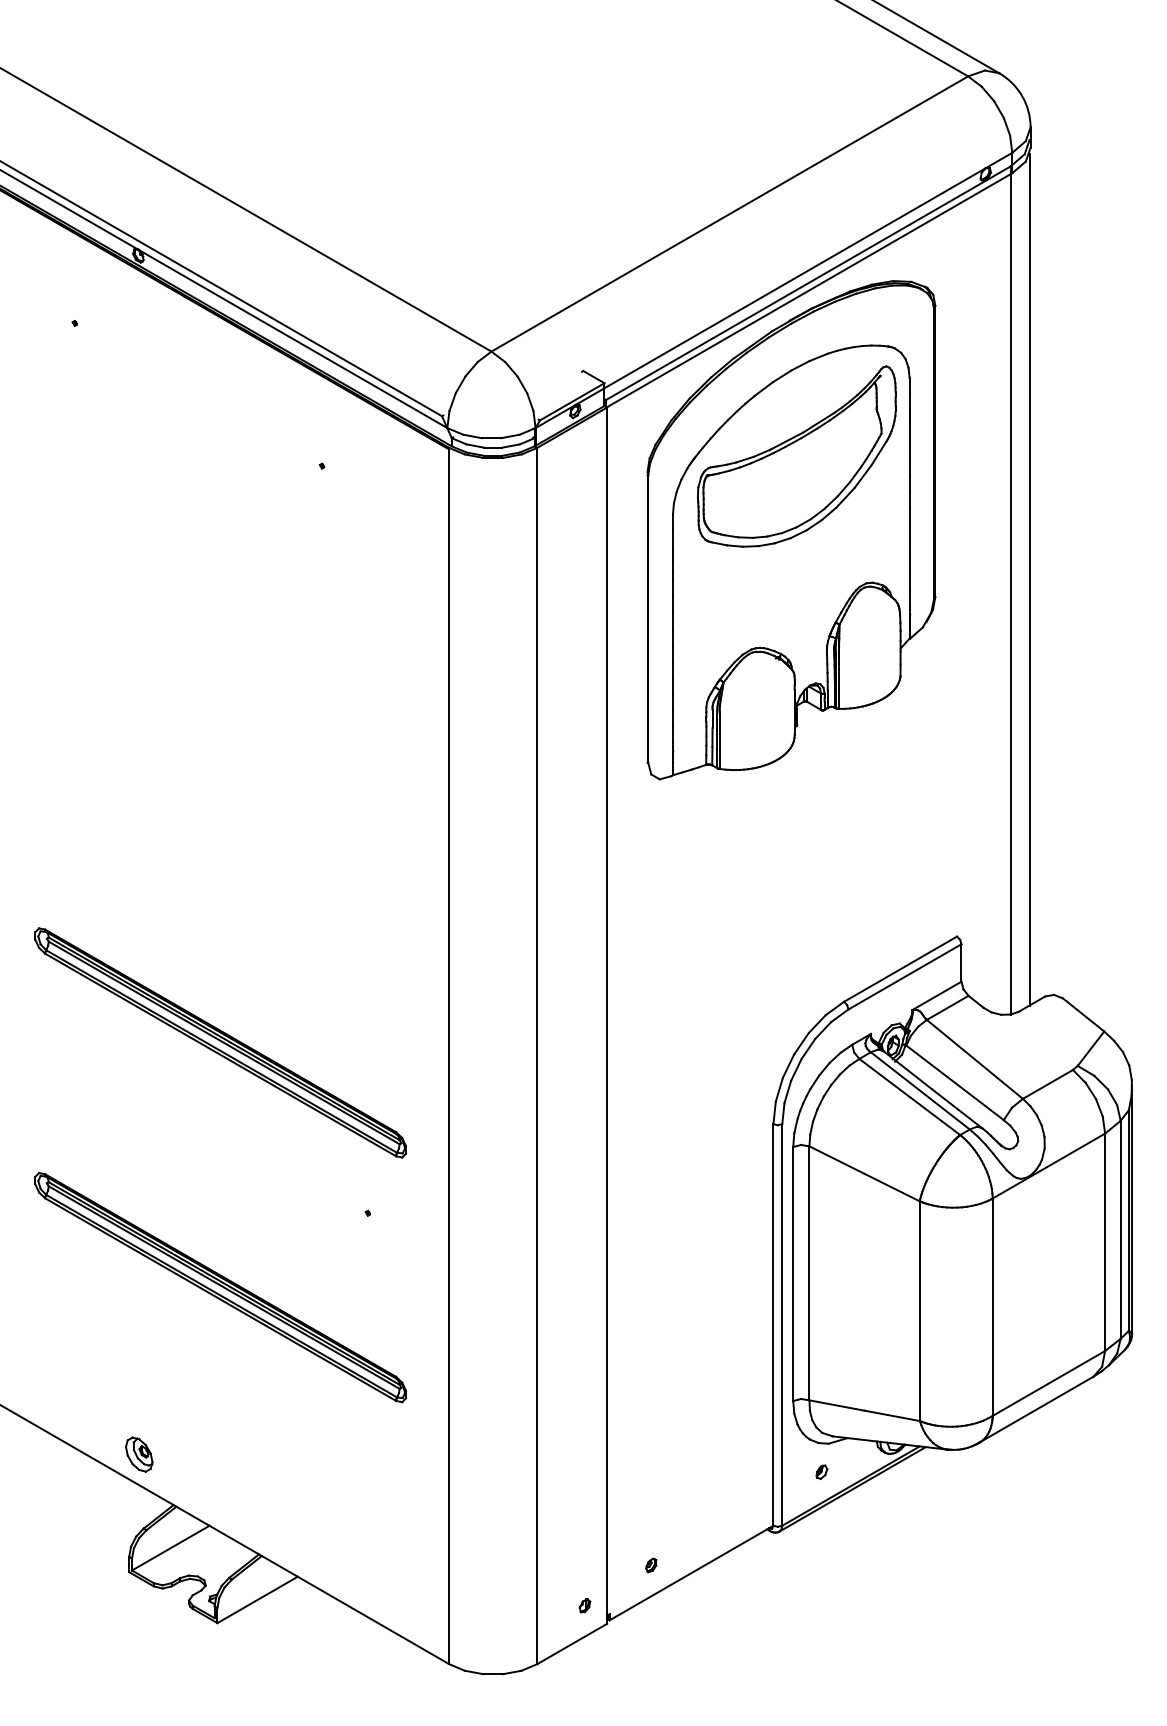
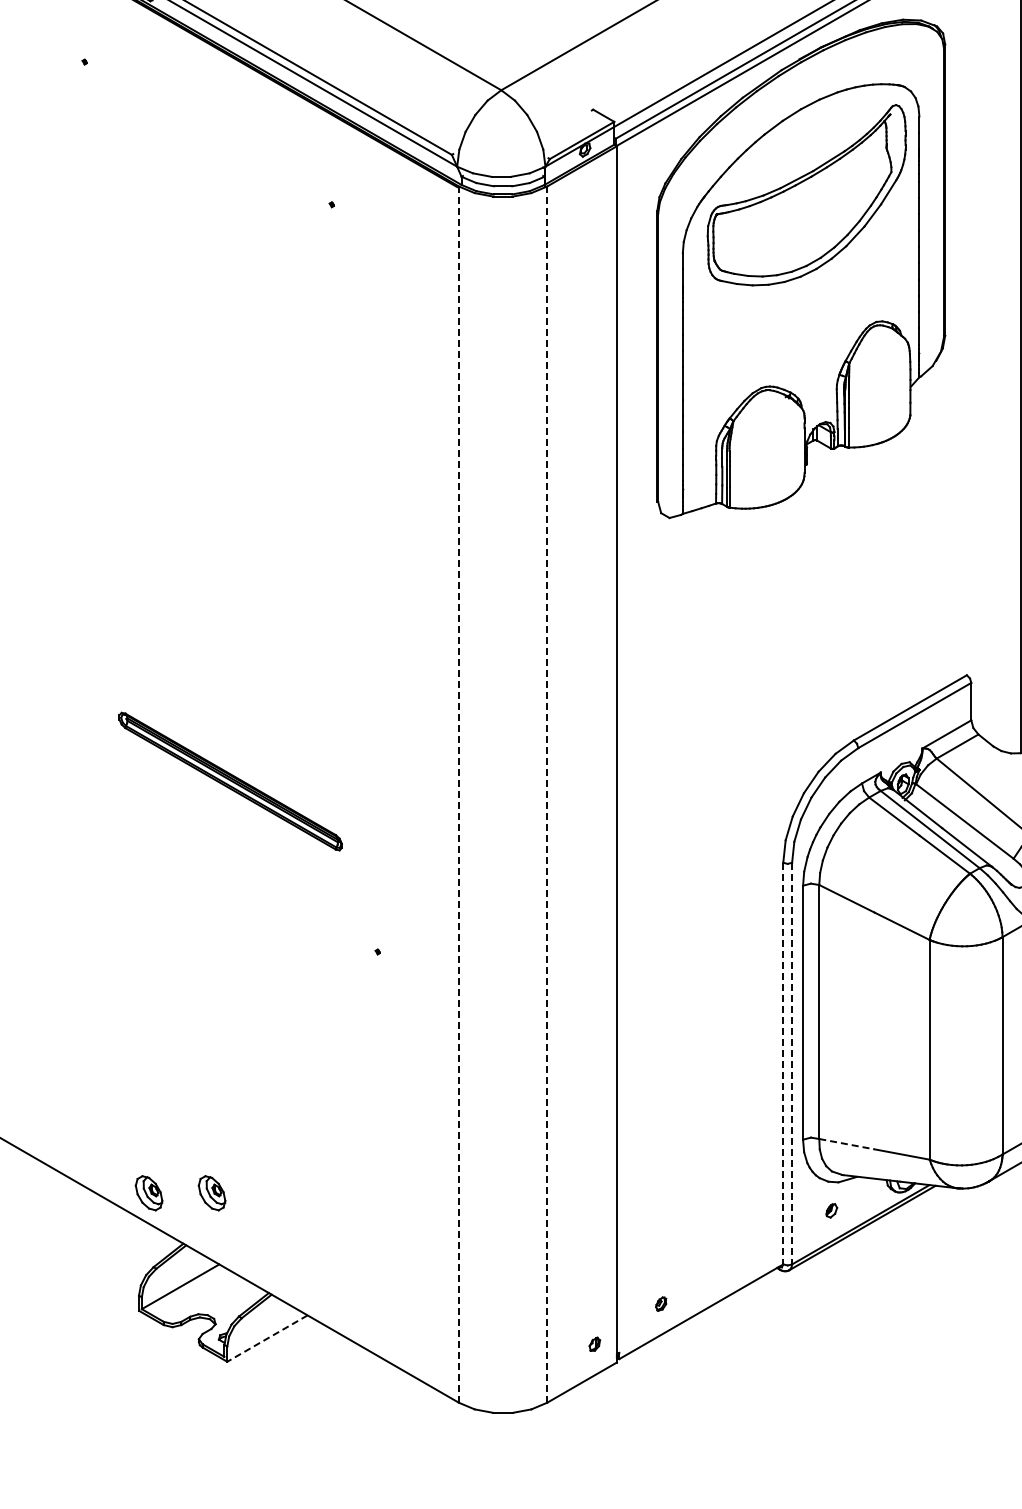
part: (220, 1042) -> (230, 781), size x0.6
line: (449, 1056) -> (459, 795), solid -> dashed
line: (537, 1056) -> (547, 795), solid -> dashed
part: (220, 1287) -> (230, 1026), removed
line: (773, 1324) -> (783, 1063), solid -> dashed
line: (782, 1324) -> (792, 1063), solid -> dashed
line: (837, 1405) -> (847, 1144), solid -> dashed
part: (202, 1454) -> (212, 1193), added
line: (257, 1600) -> (267, 1339), solid -> dashed

